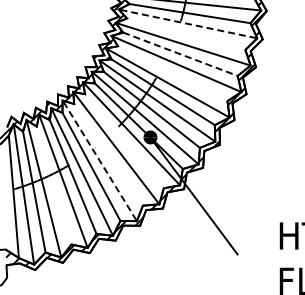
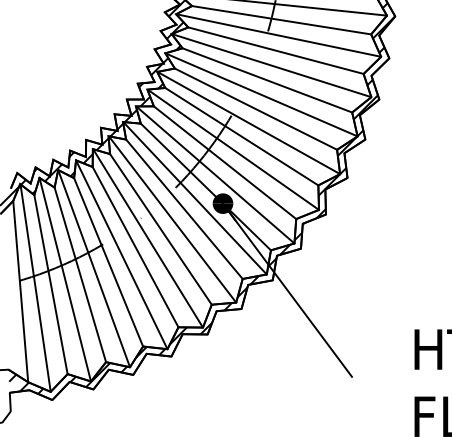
line: (188, 24) -> (279, 36), dashed -> solid
line: (186, 33) -> (276, 49), added
line: (180, 54) -> (267, 80), dashed -> solid
line: (172, 73) -> (255, 108), added
line: (124, 141) -> (184, 209), added
line: (108, 154) -> (160, 228), added
line: (100, 161) -> (148, 239), dashed -> solid
line: (53, 185) -> (79, 274), added

